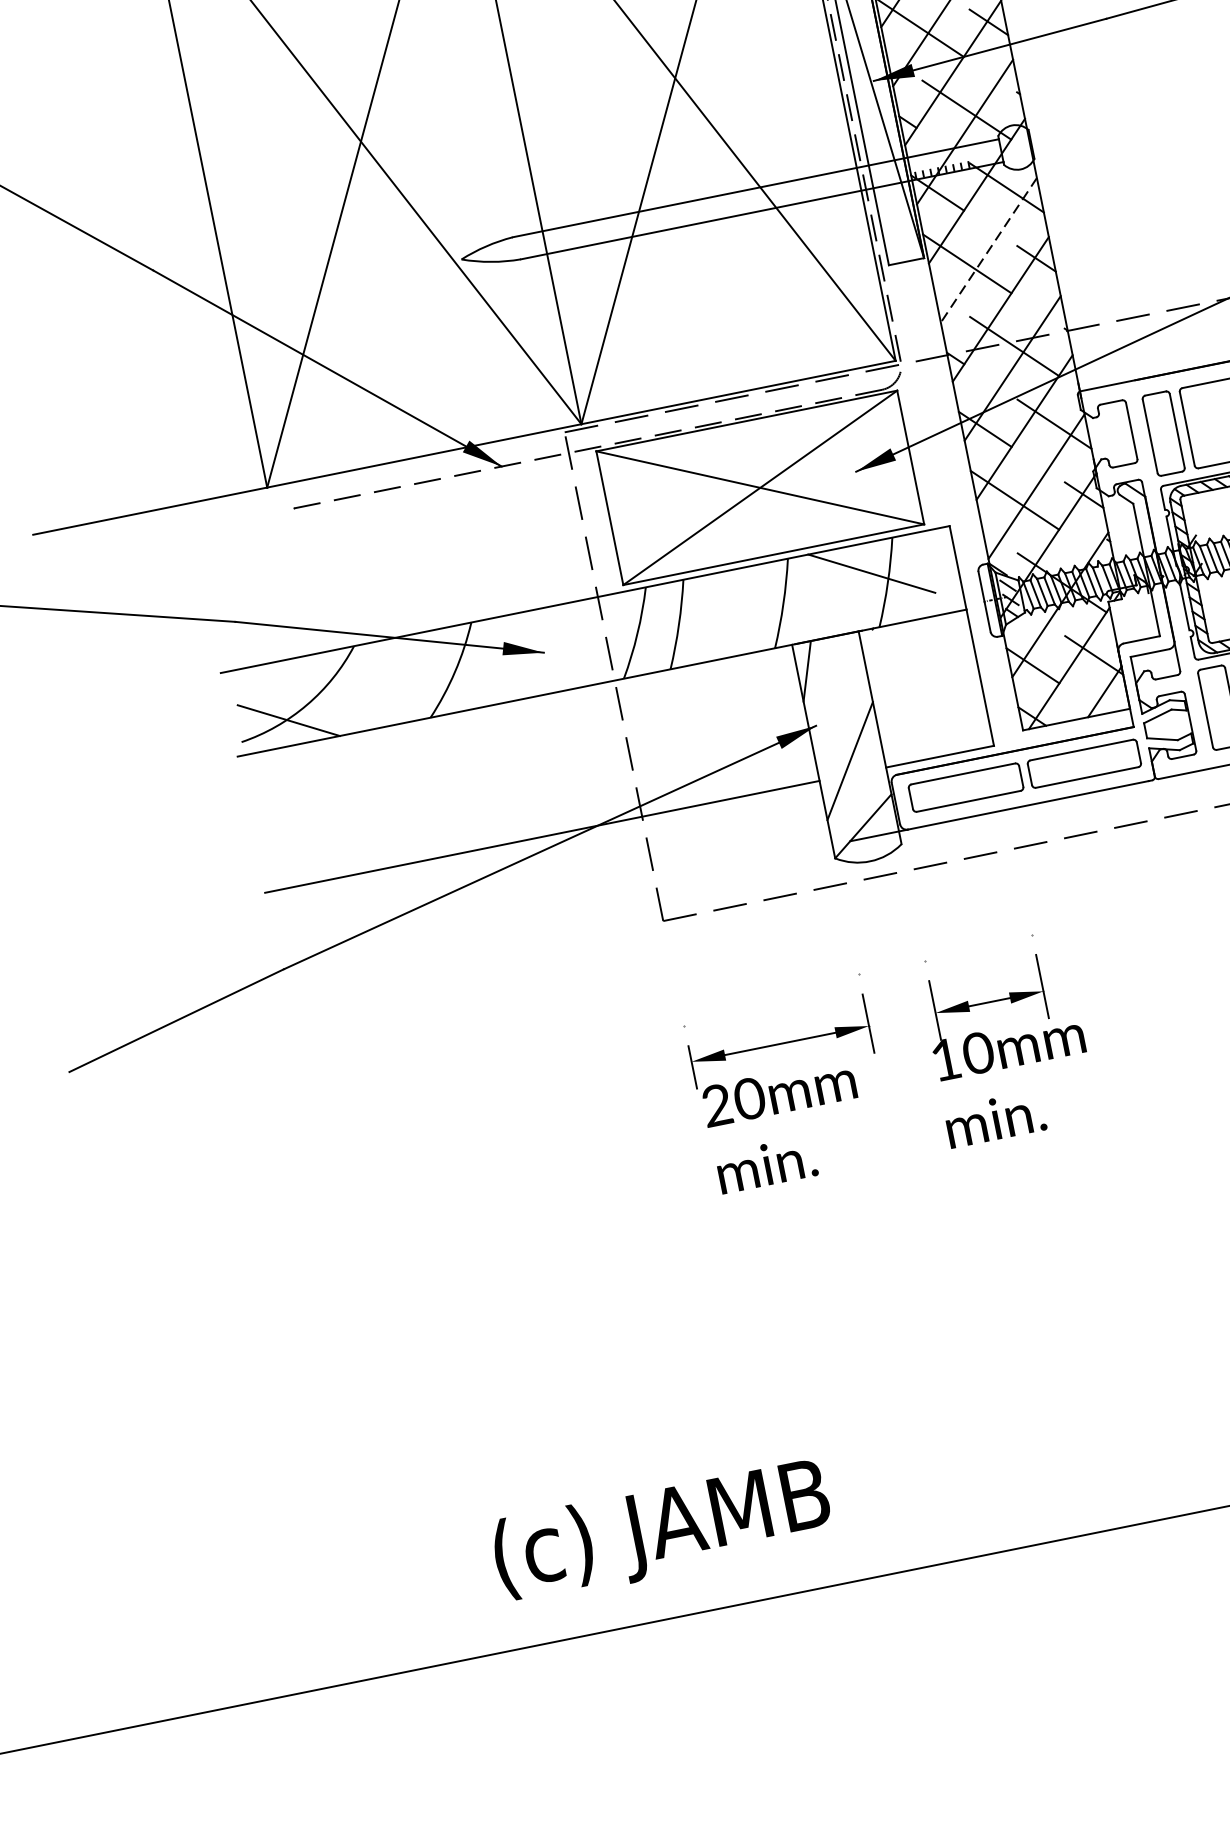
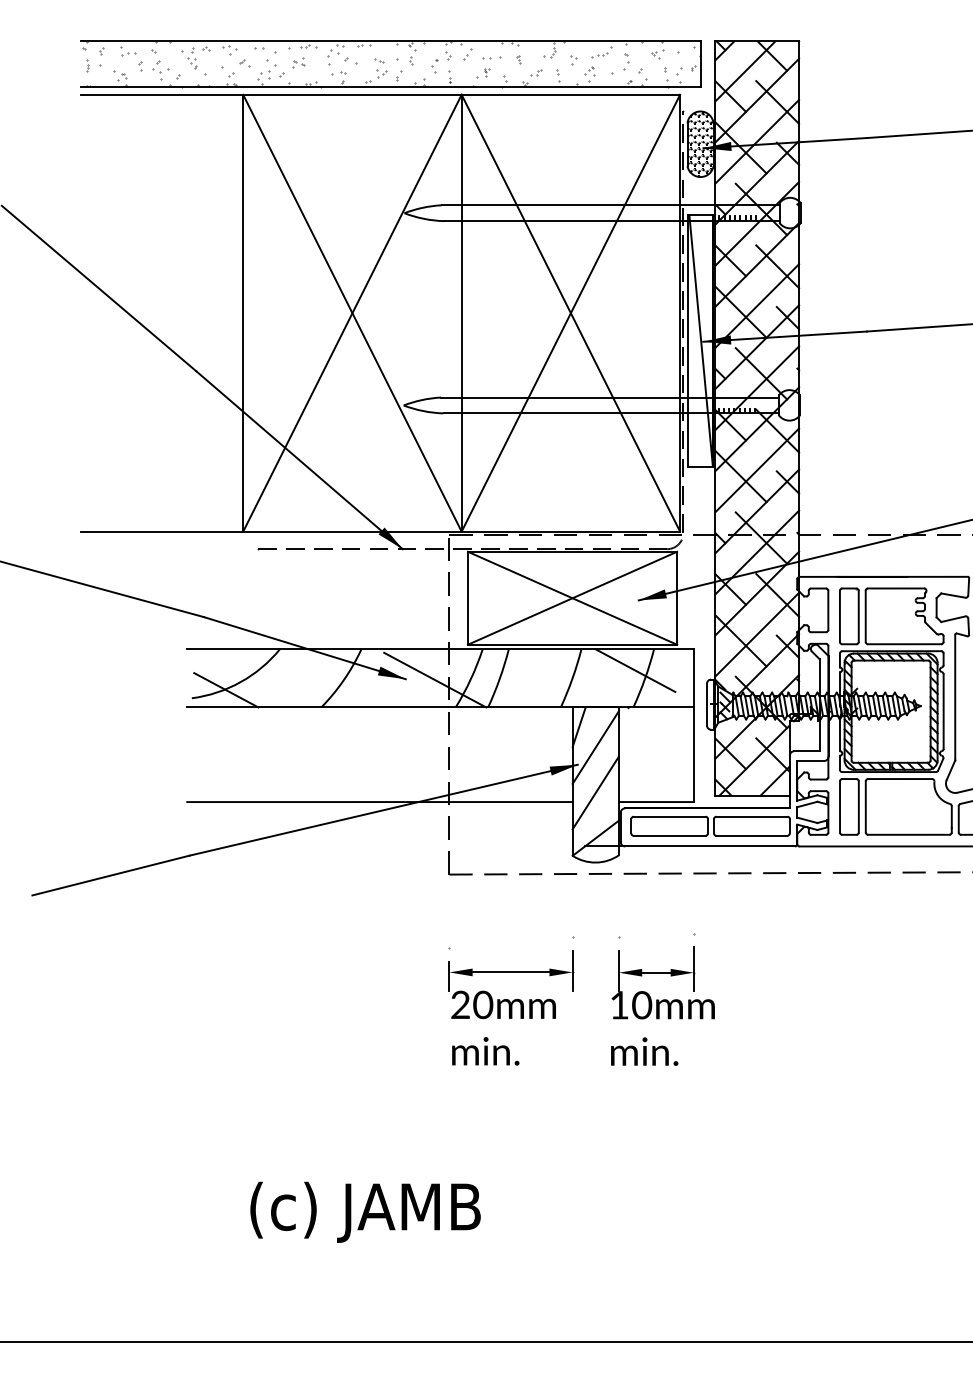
line: (987, 250) -> (756, 470), dashed -> solid
line: (586, 644) -> (435, 679), added
line: (836, 695) -> (595, 747), added
text: (662, 1530) -> (365, 1211), moved

